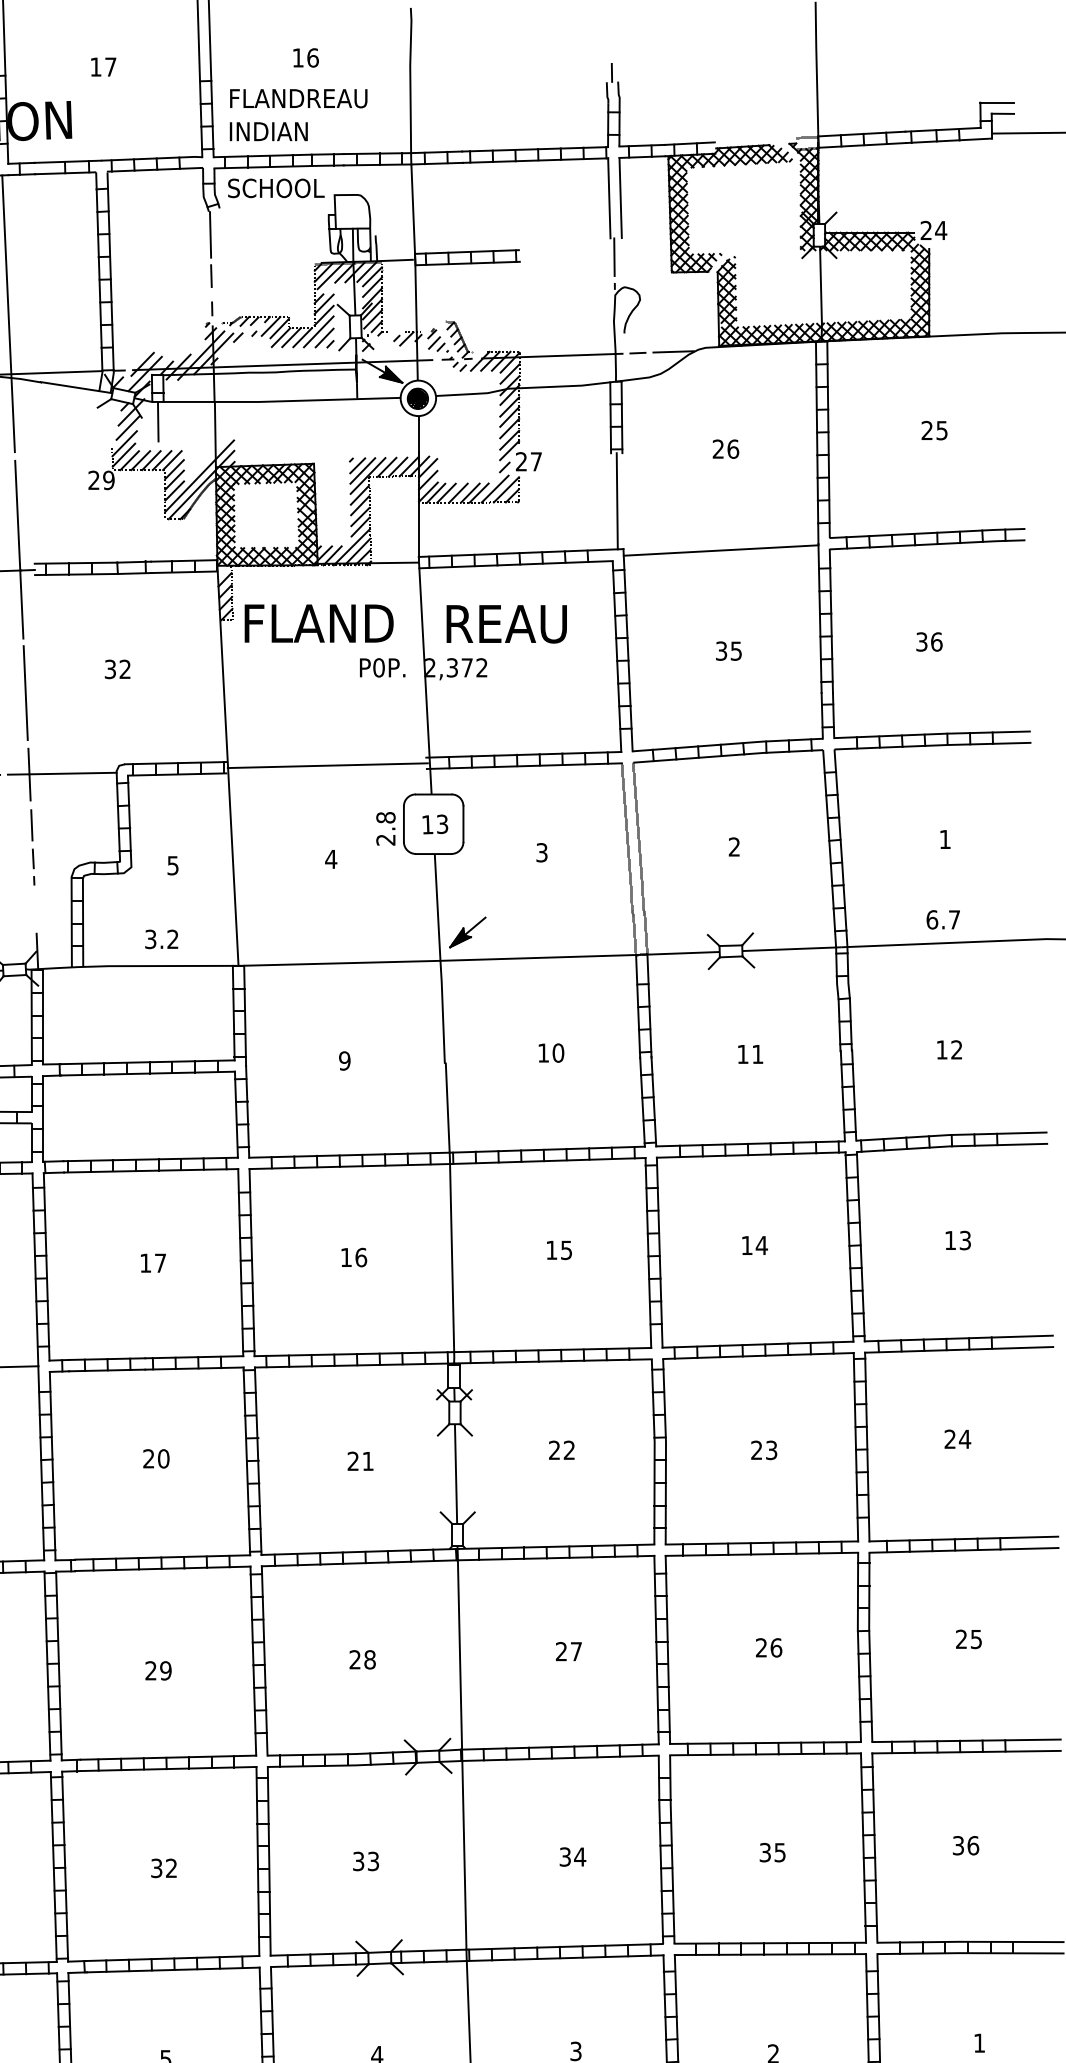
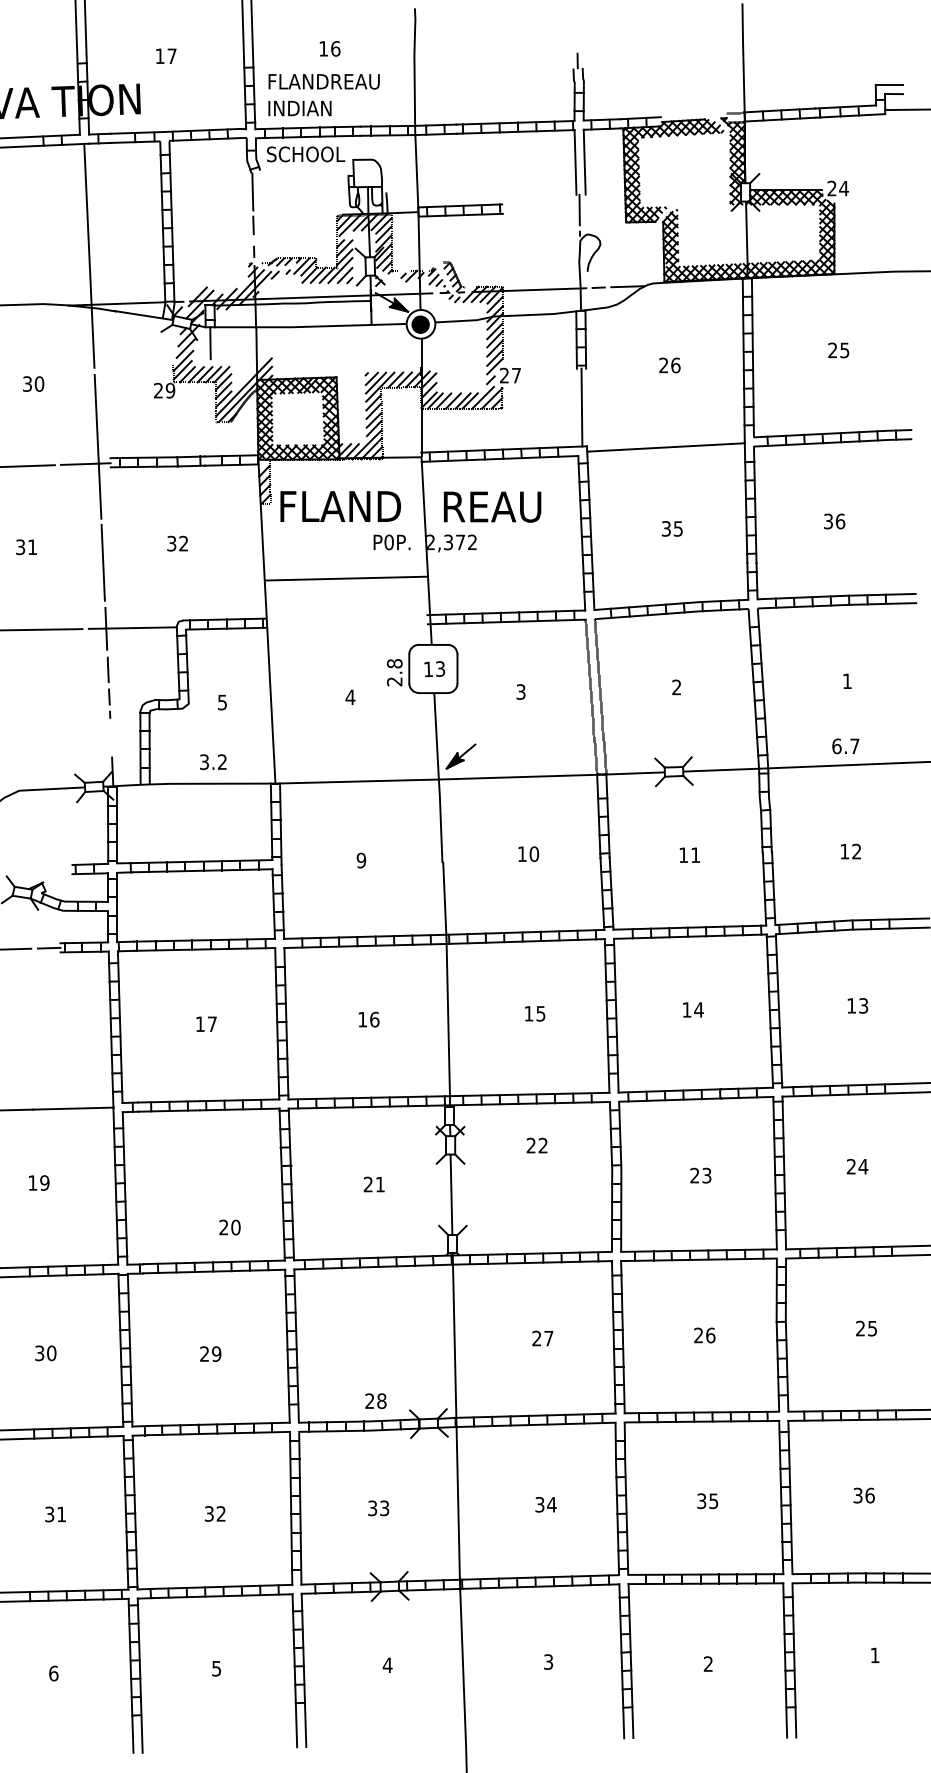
line: (327, 765) -> (346, 578), moved
text: (561, 1450) -> (536, 1145), moved
text: (155, 1458) -> (229, 1227), moved
text: (362, 1658) -> (375, 1400), moved

